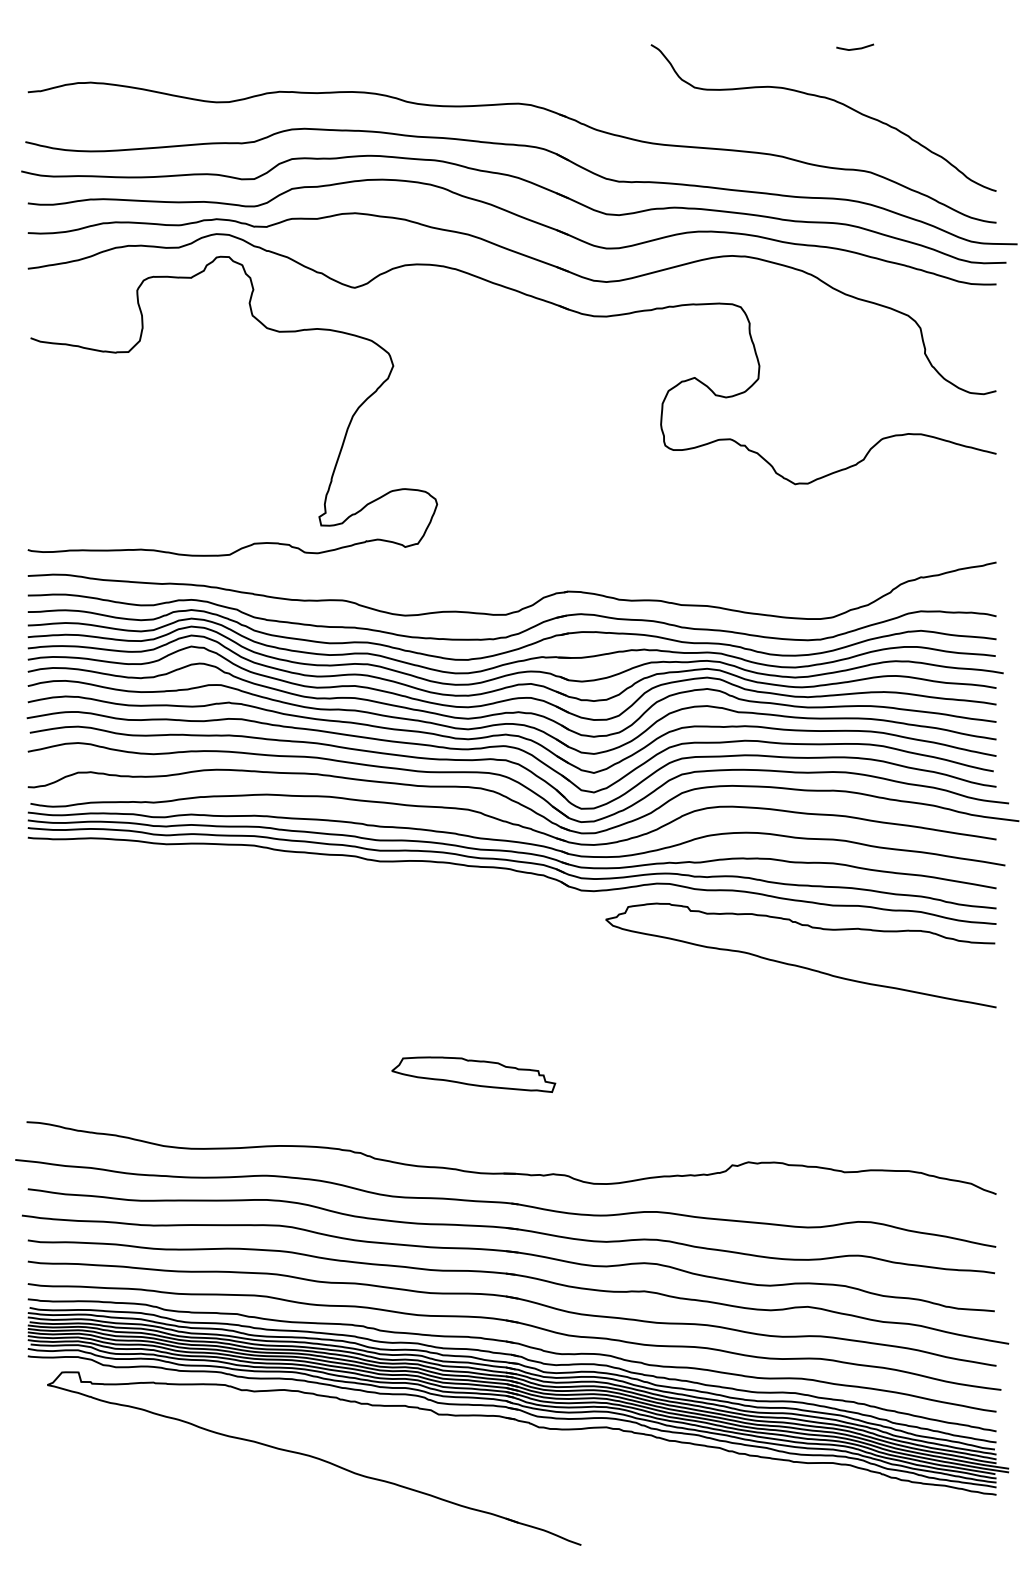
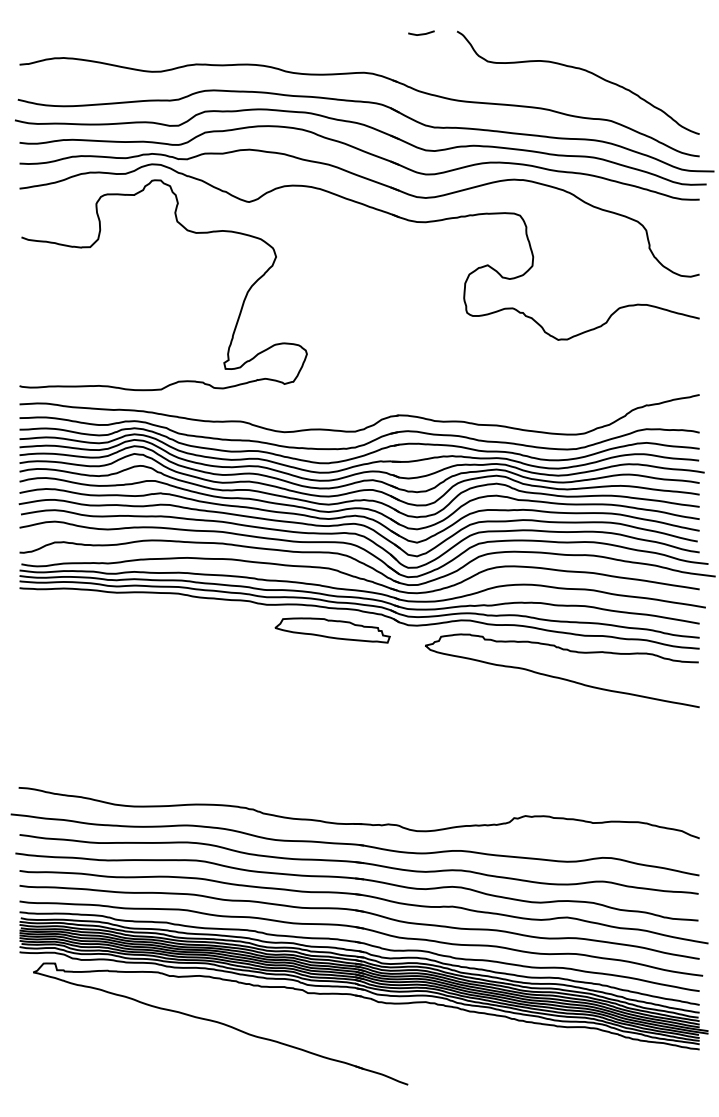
line: (855, 47) -> (421, 33), moved
part: (473, 1074) -> (332, 630), moved

